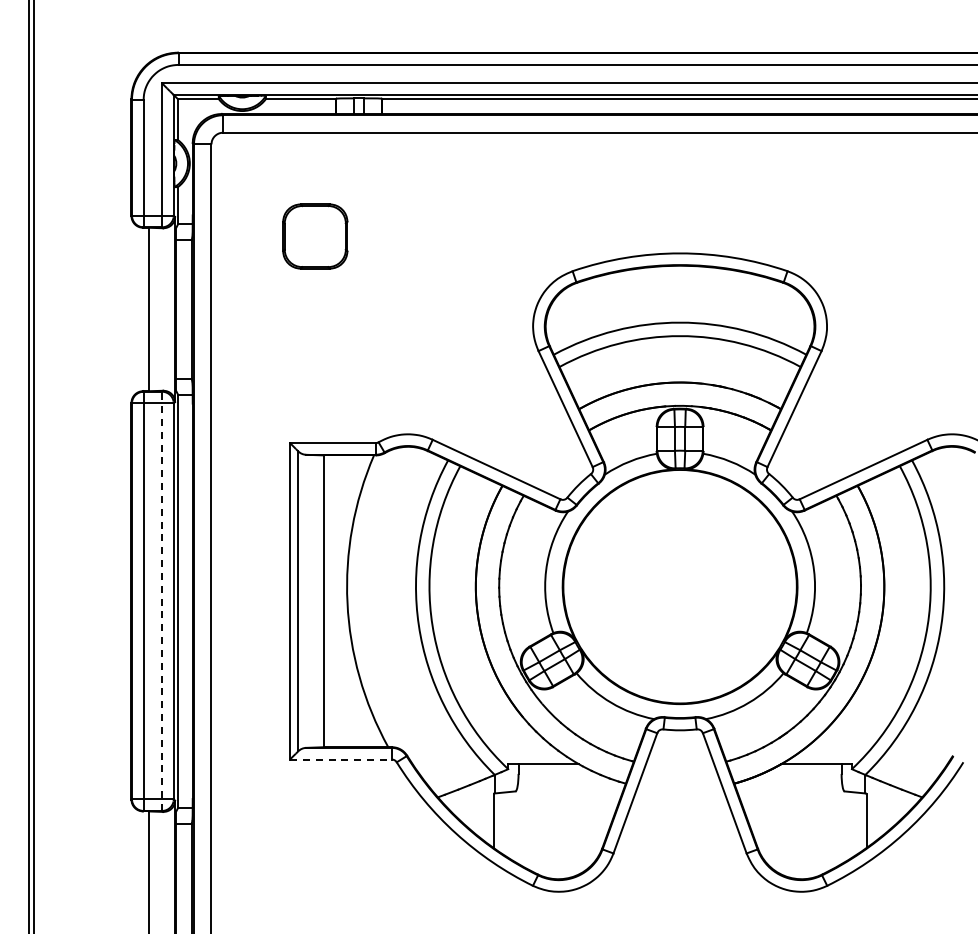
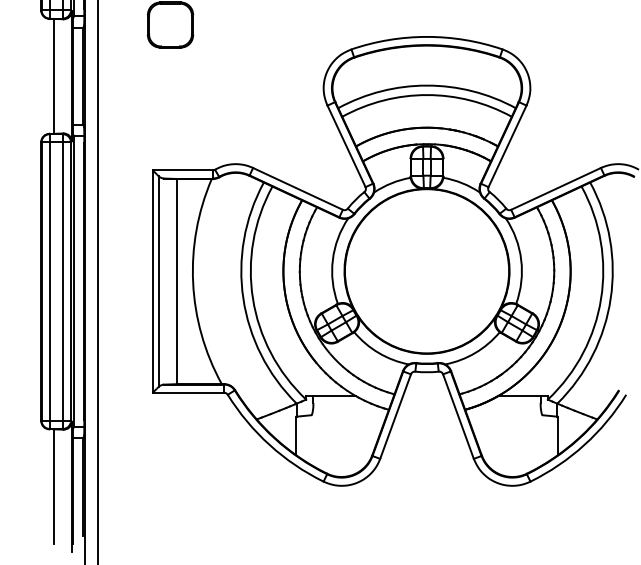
line: (162, 601) -> (63, 281), dashed -> solid
line: (340, 759) -> (188, 392), dashed -> solid

